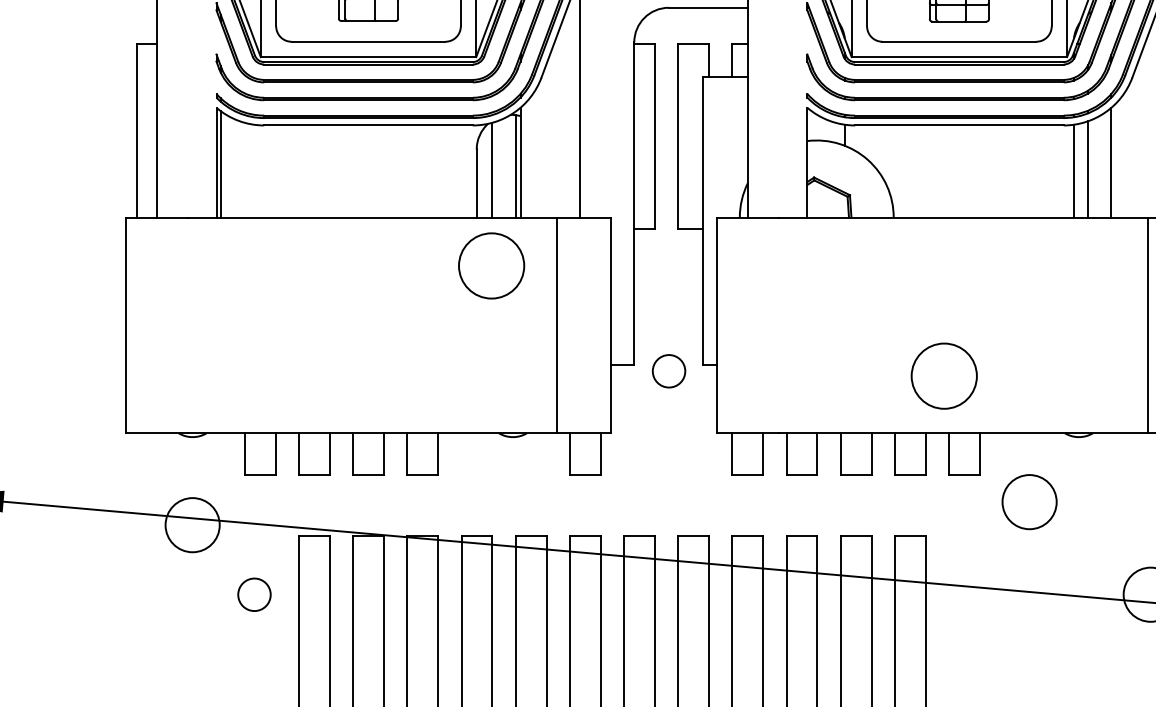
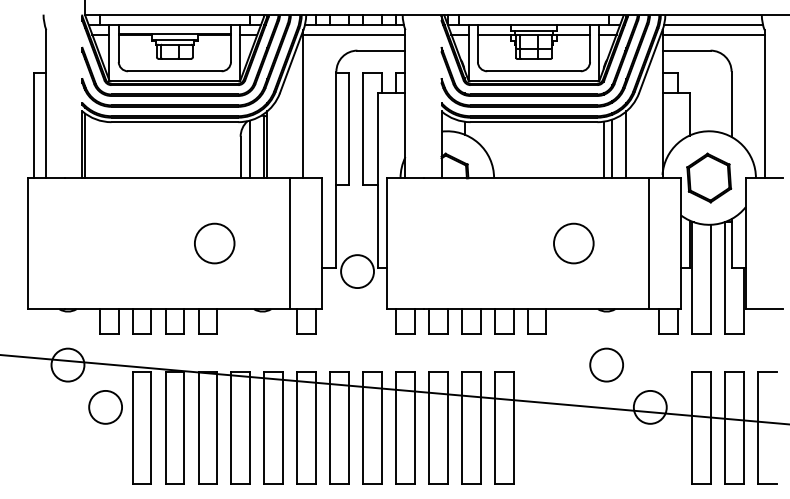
circle: (491, 265) -> (214, 243), moved
circle: (668, 371) -> (357, 271), size x1.67
circle: (943, 376) -> (573, 243), moved
circle: (1029, 501) -> (606, 364), moved
circle: (254, 594) -> (105, 407), size x1.67

